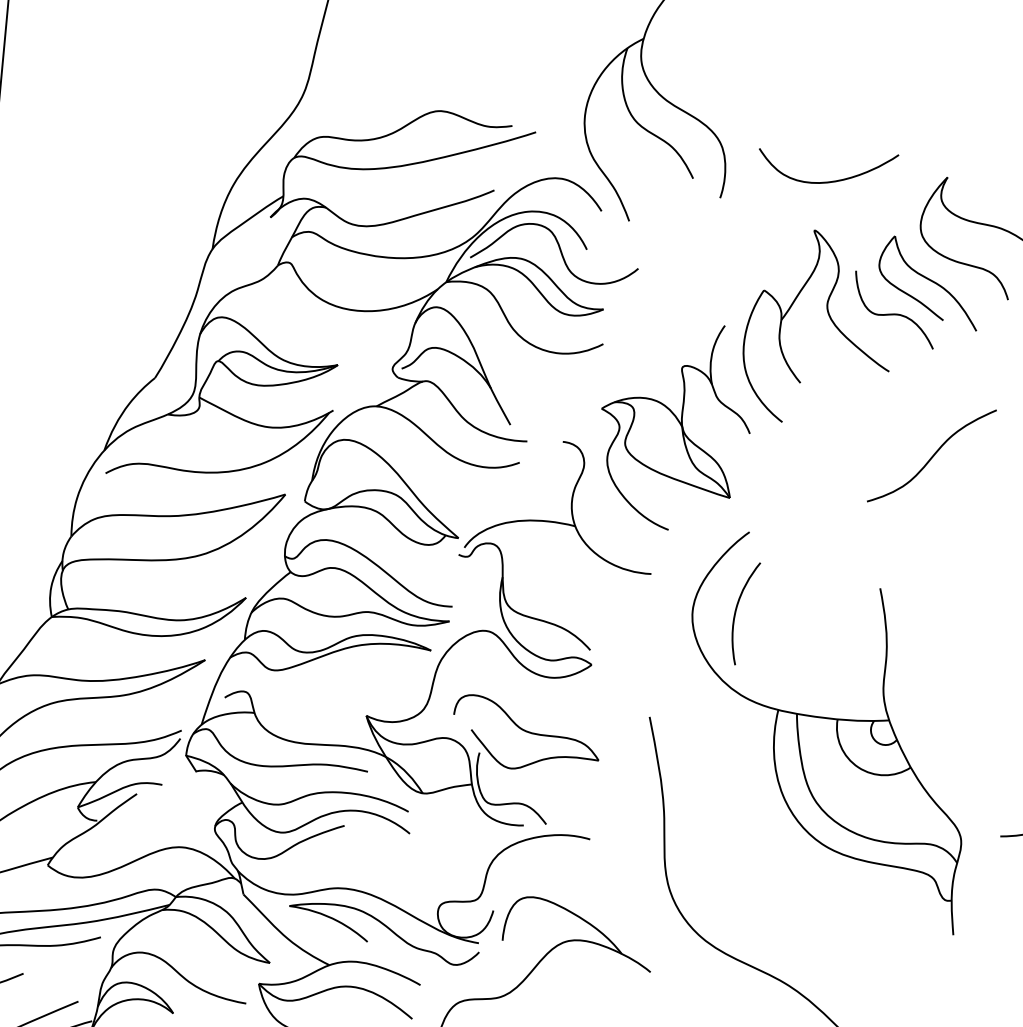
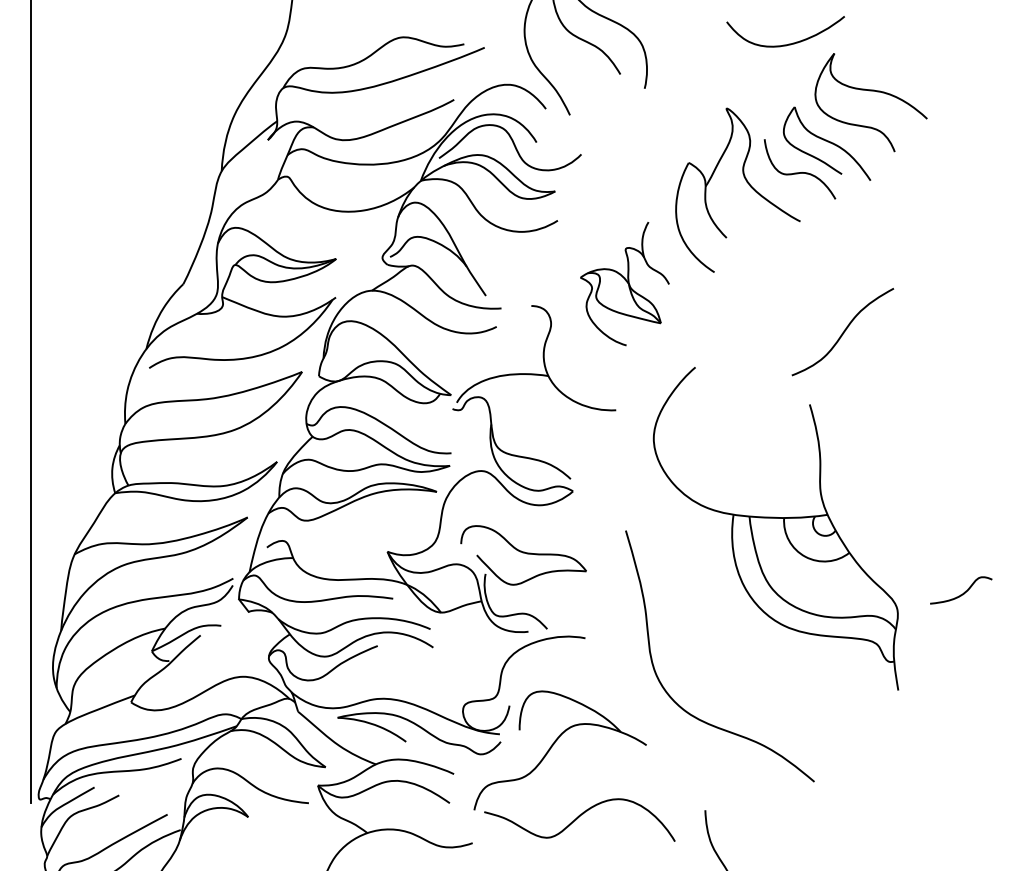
curve: (829, 180) -> (788, 43), moved
part: (675, 425) -> (624, 283), size x0.7
curve: (931, 456) -> (842, 332), moved
curve: (737, 609) -> (691, 433), removed

